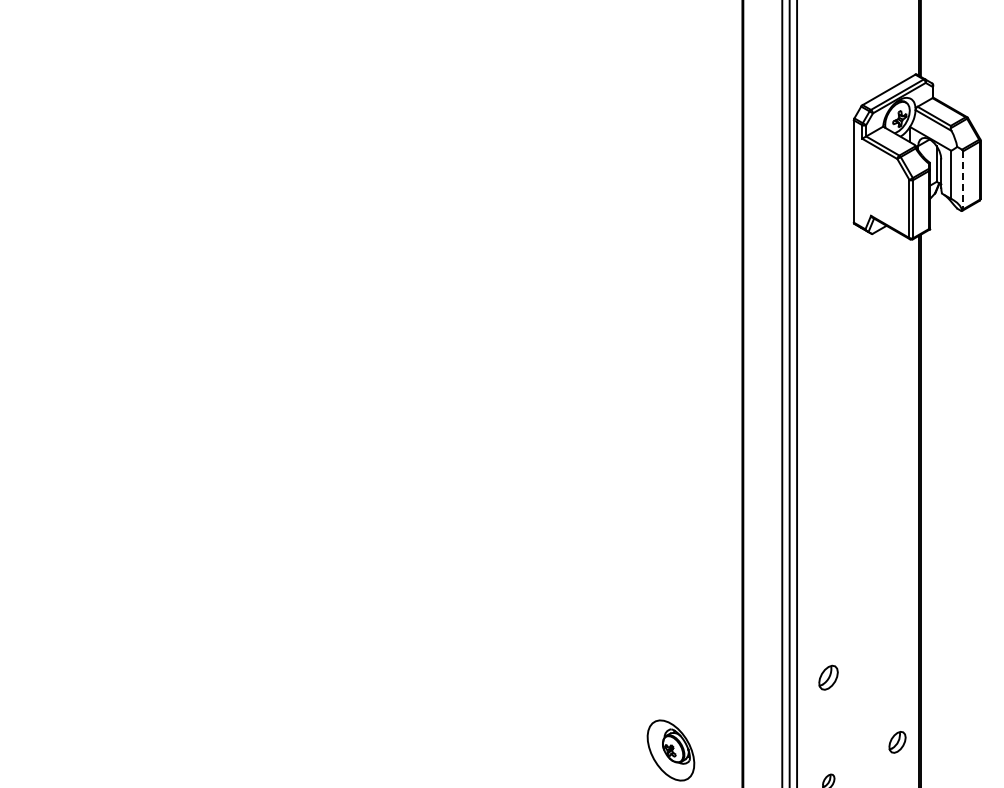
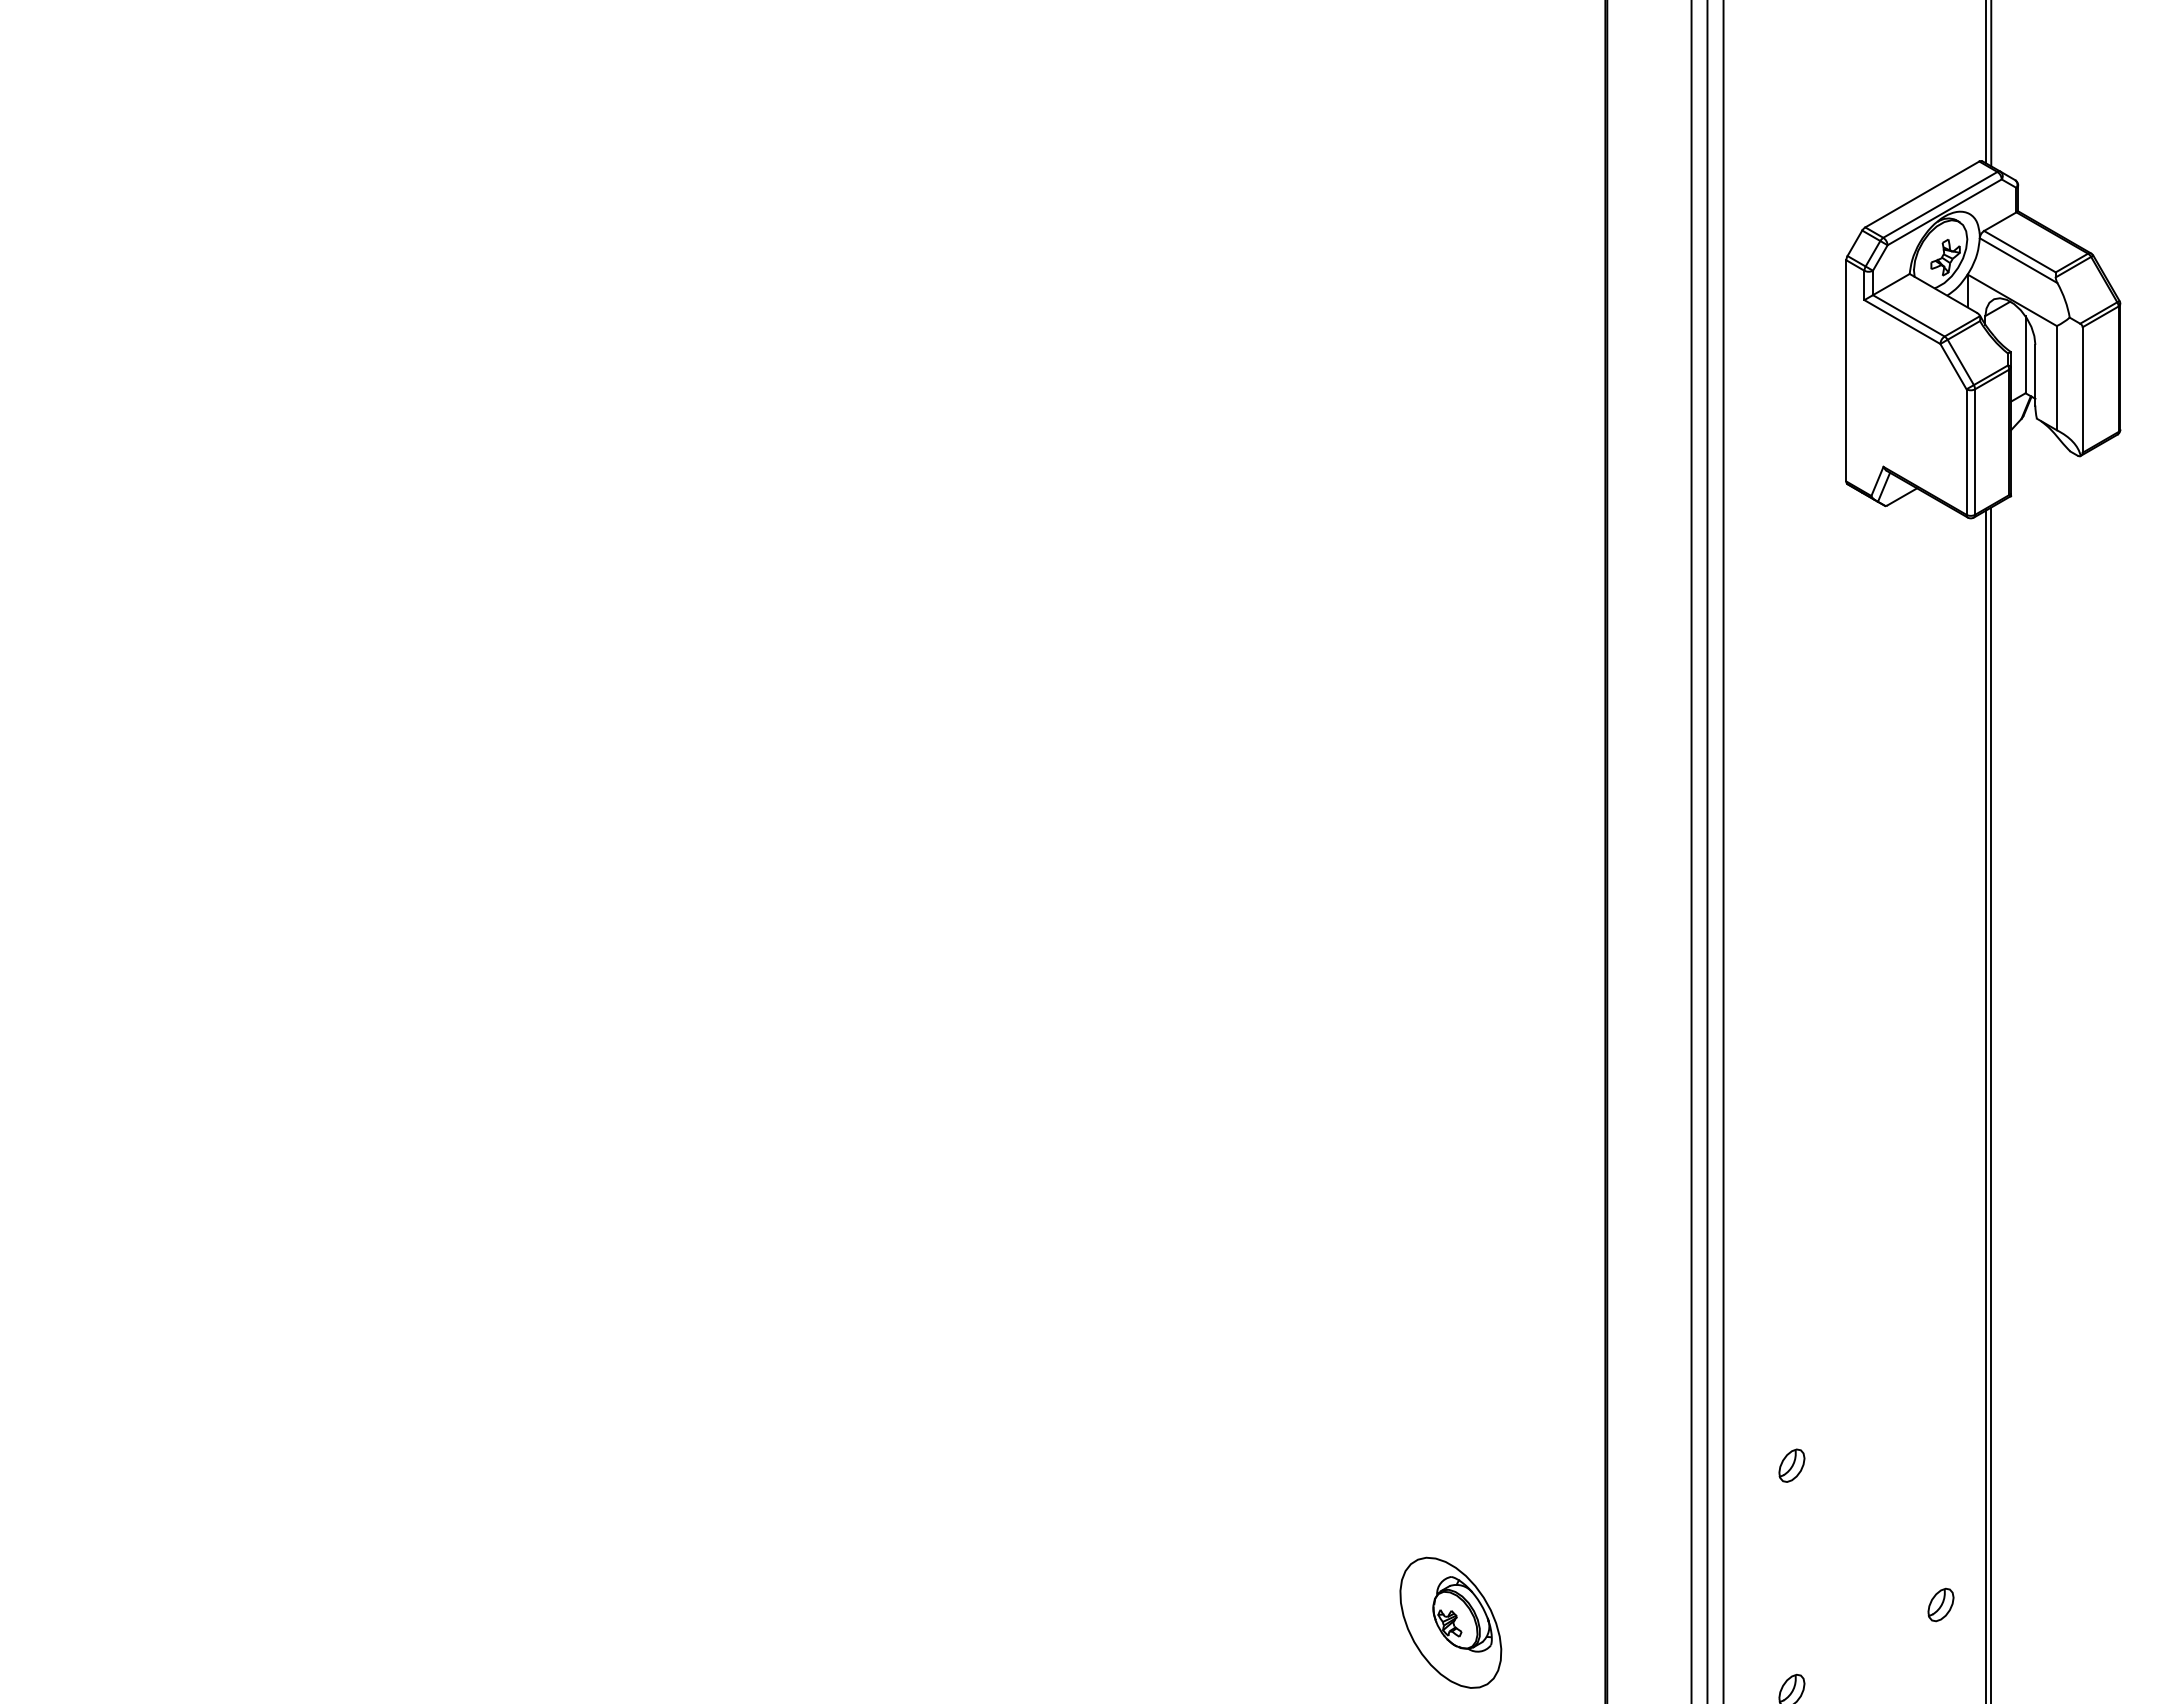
line: (963, 180) -> (2083, 390), dashed -> solid
part: (828, 677) -> (1791, 1464), size x0.62
part: (897, 741) -> (1940, 1603), size x0.71

